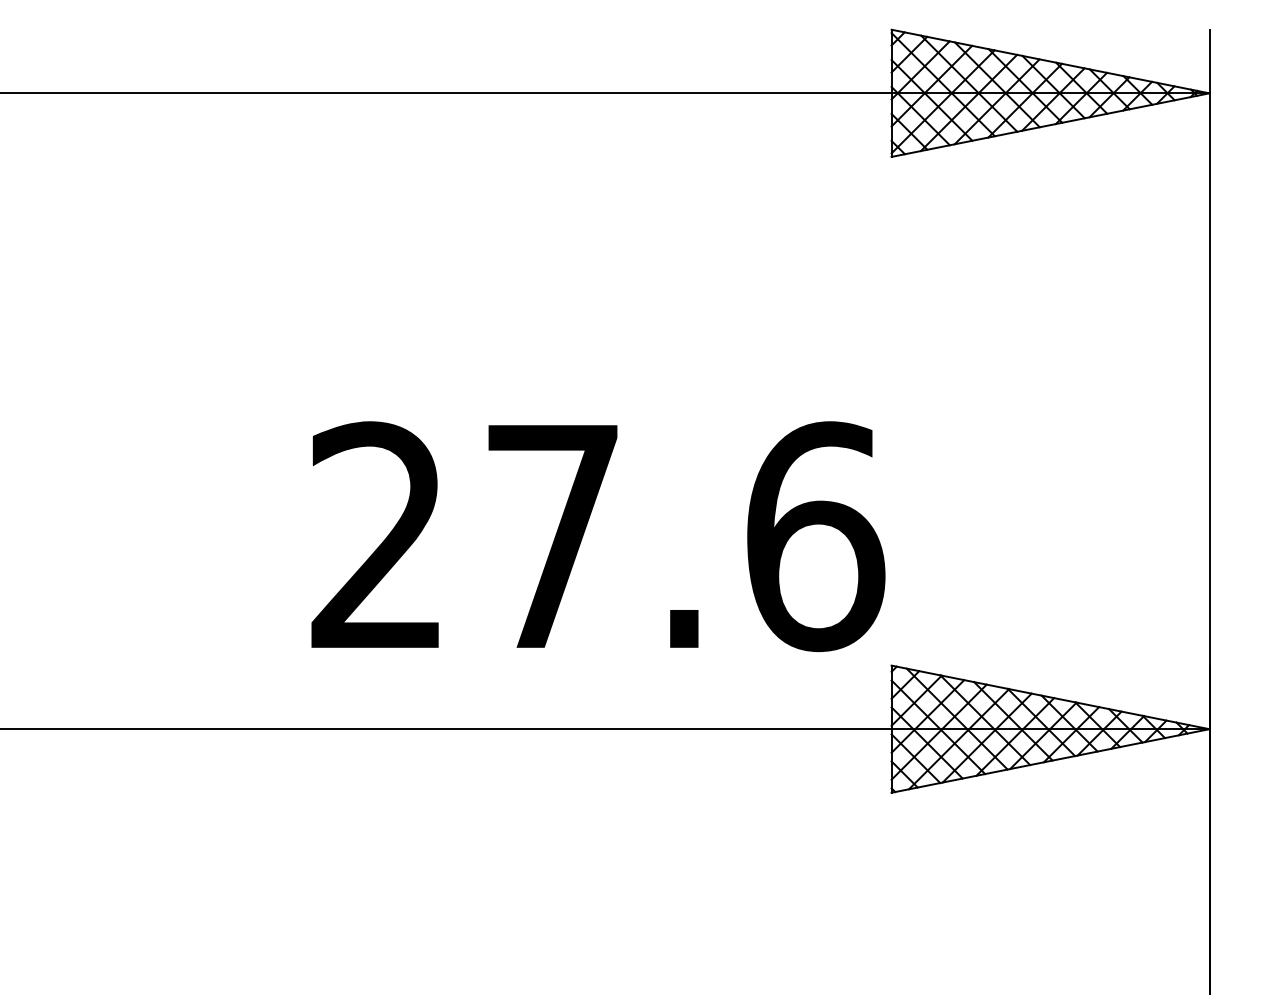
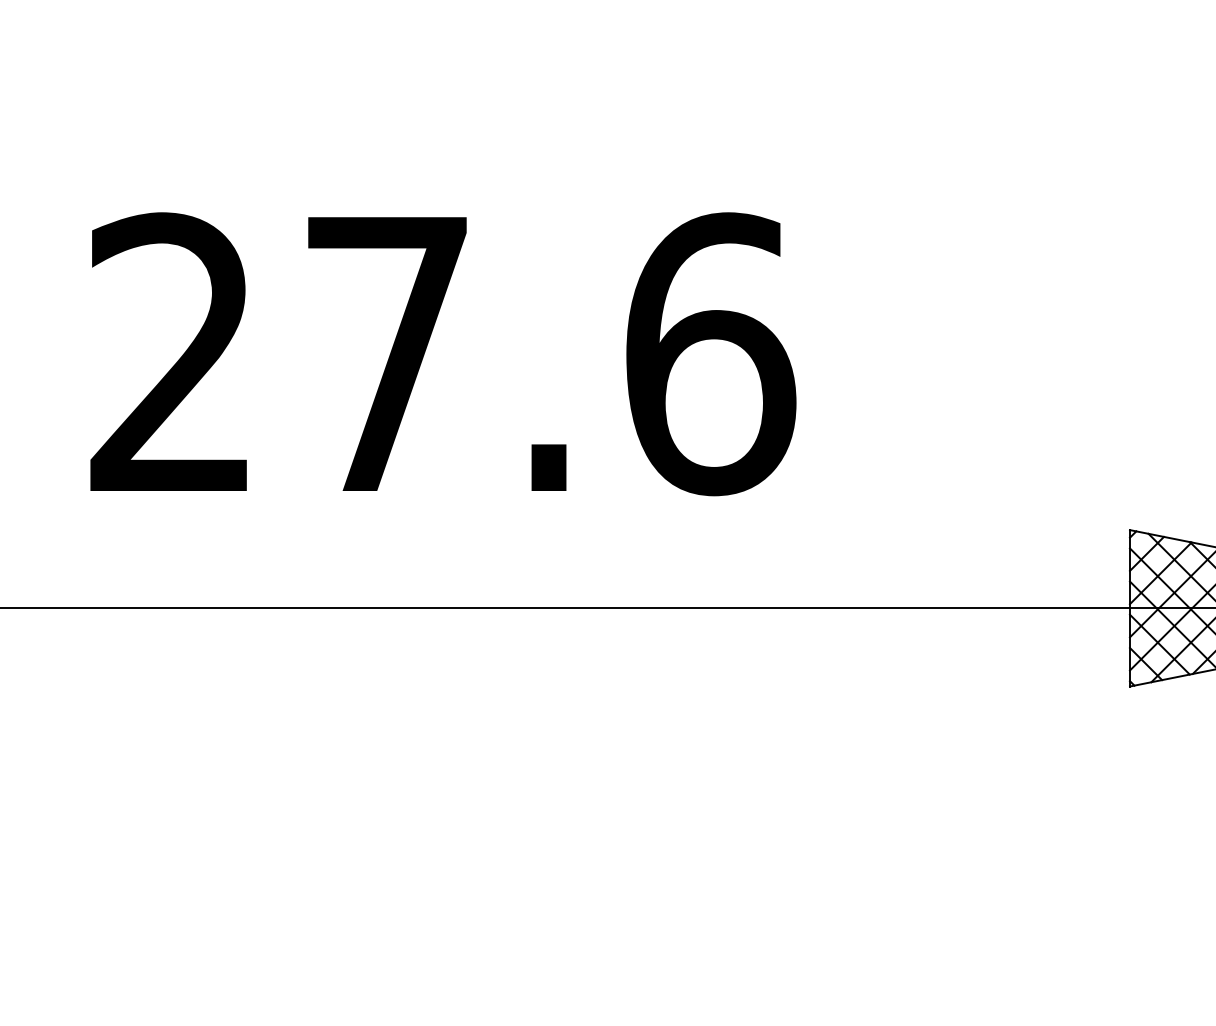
text: (598, 536) -> (443, 354), moved

